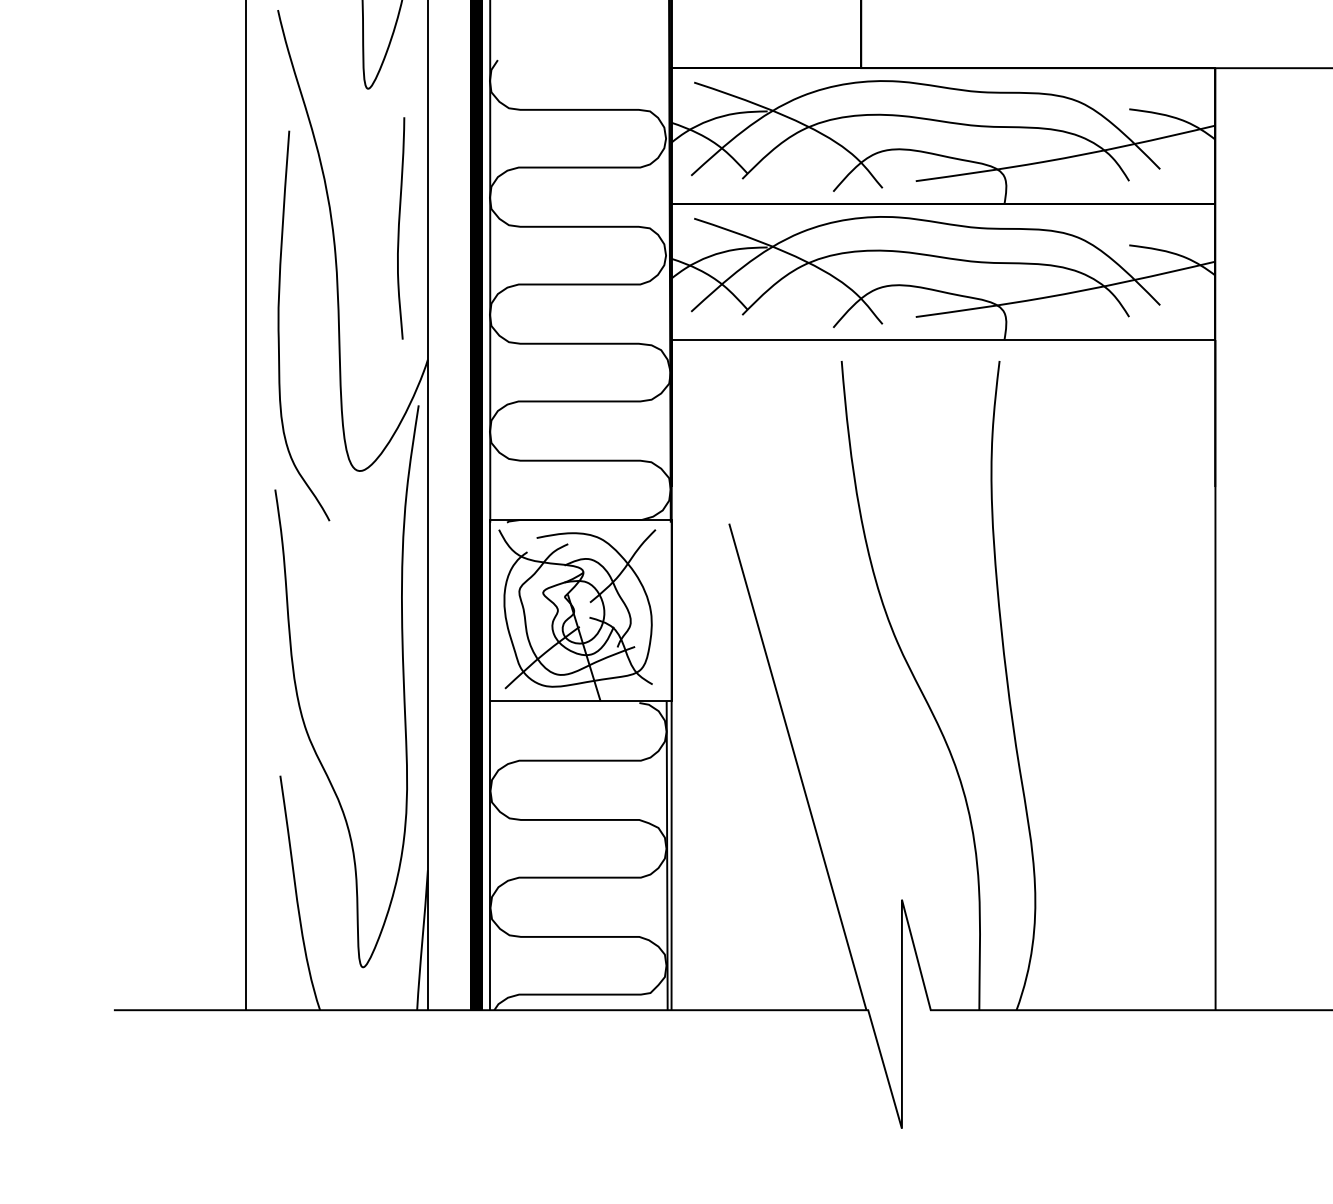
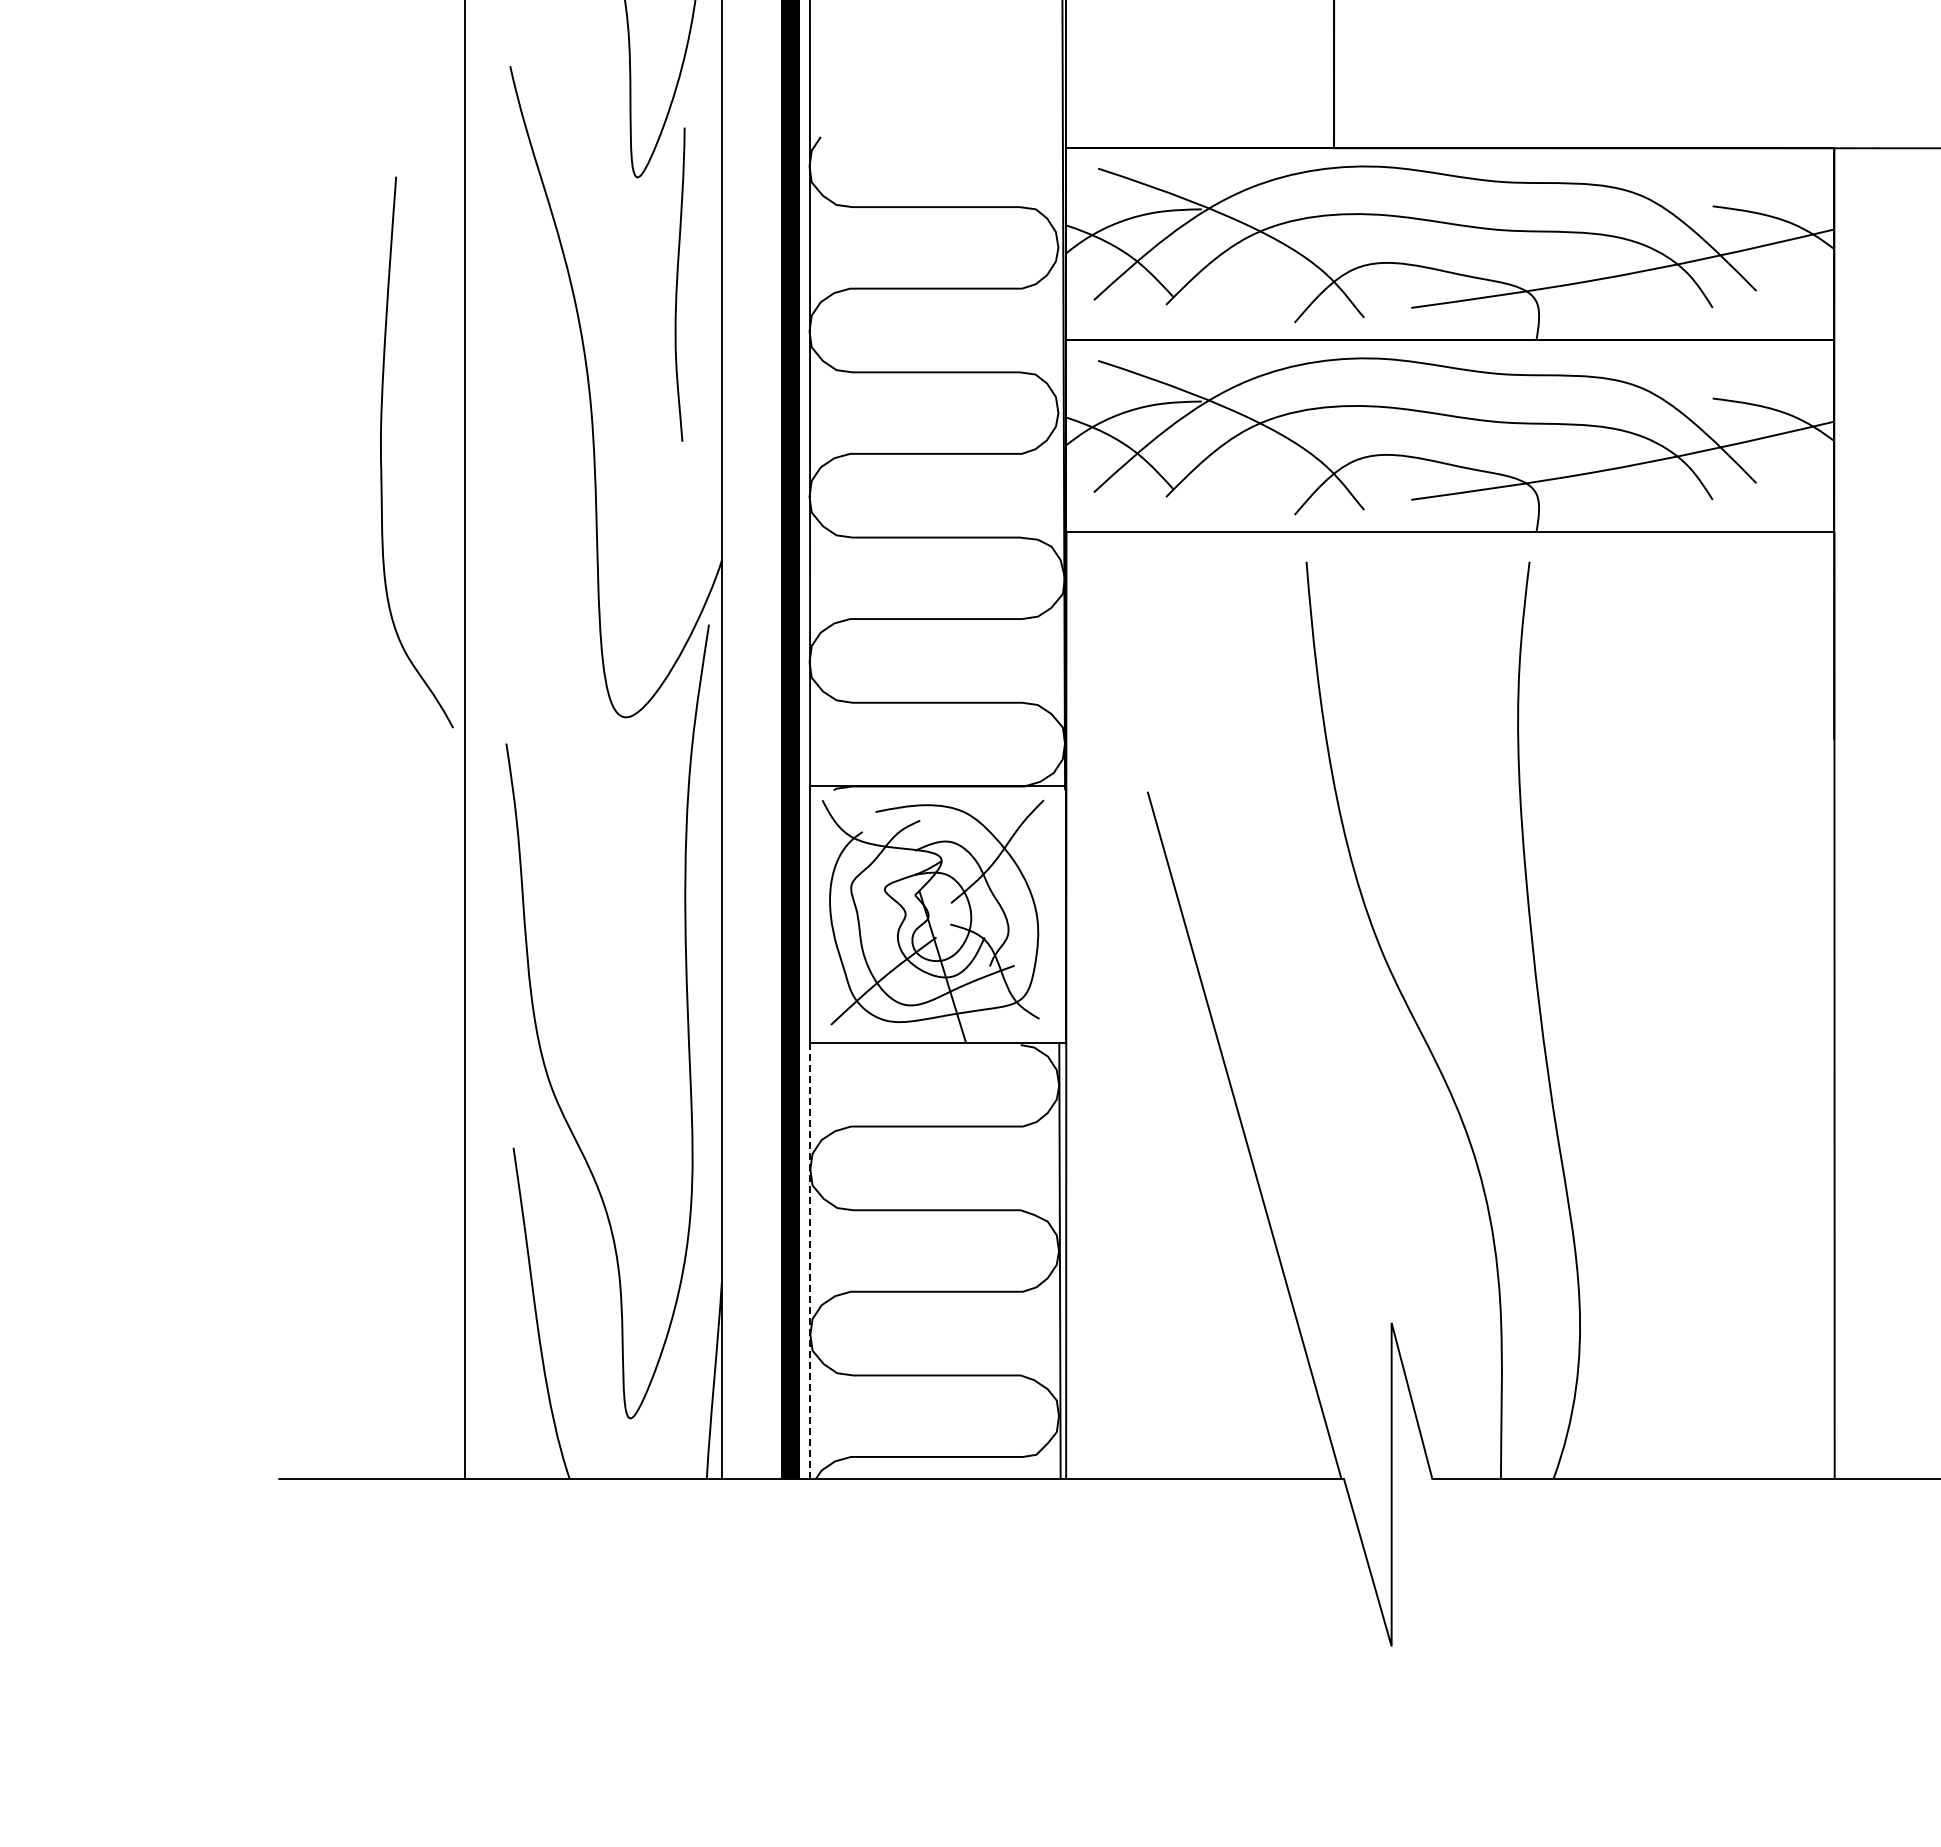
curve: (399, 228) -> (677, 284), moved
curve: (278, 326) -> (381, 452), moved
line: (490, 856) -> (810, 1261), solid -> dashed

